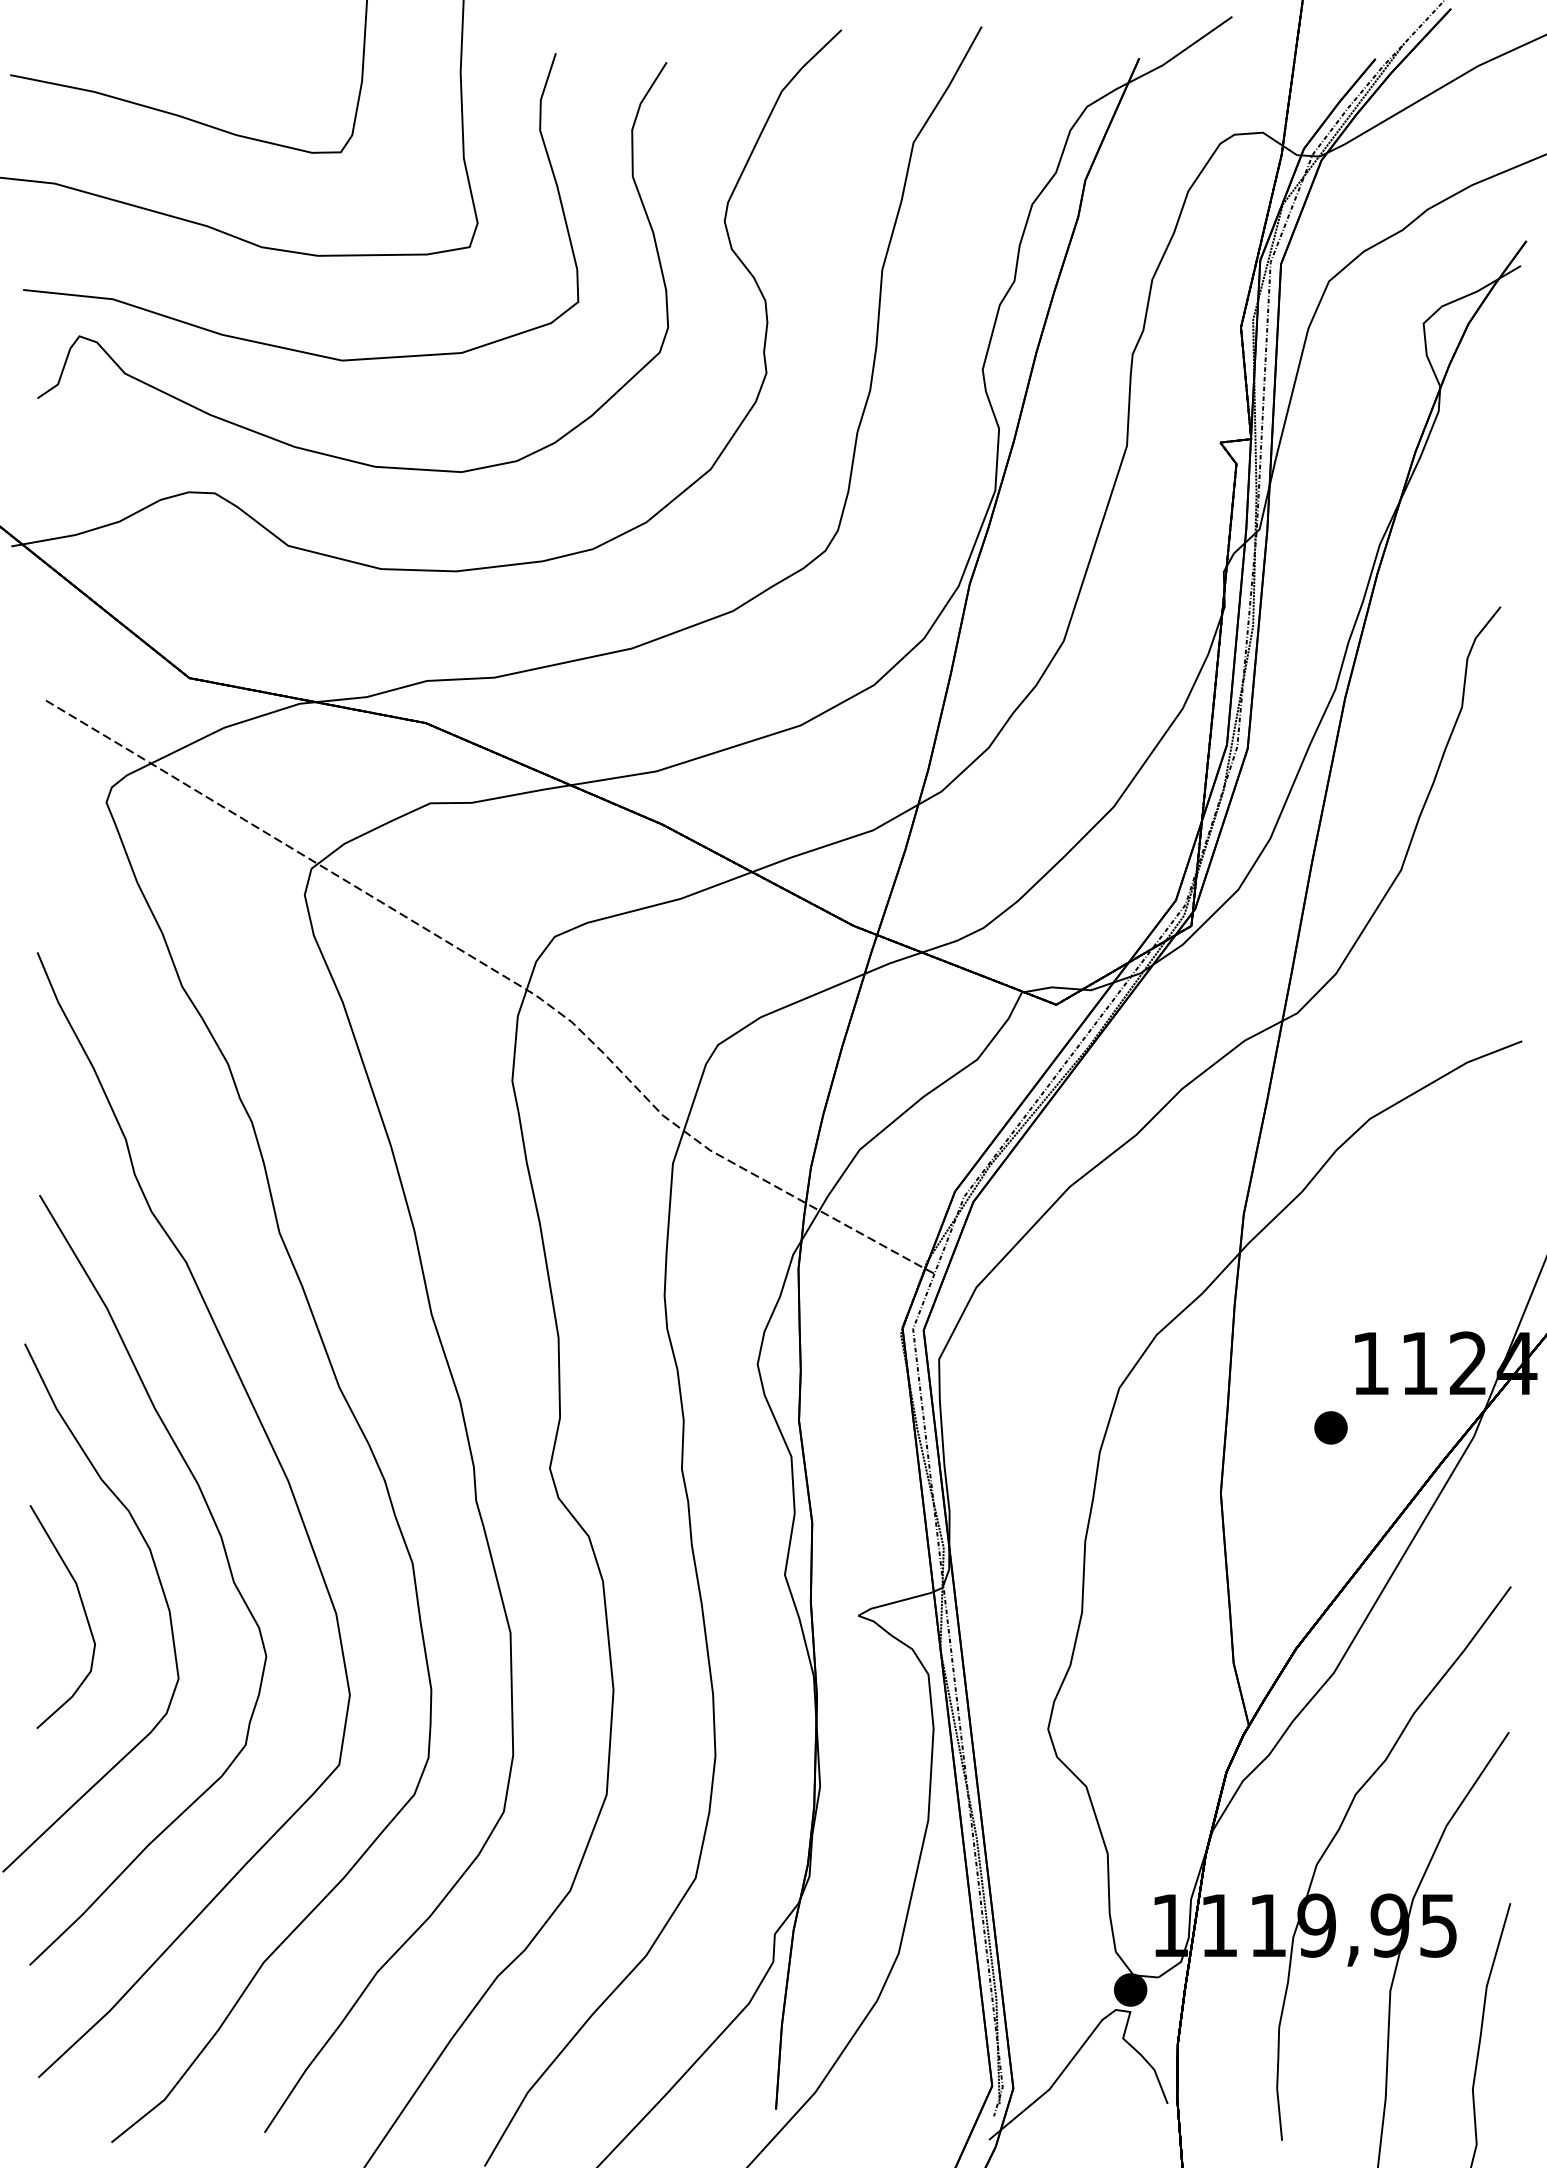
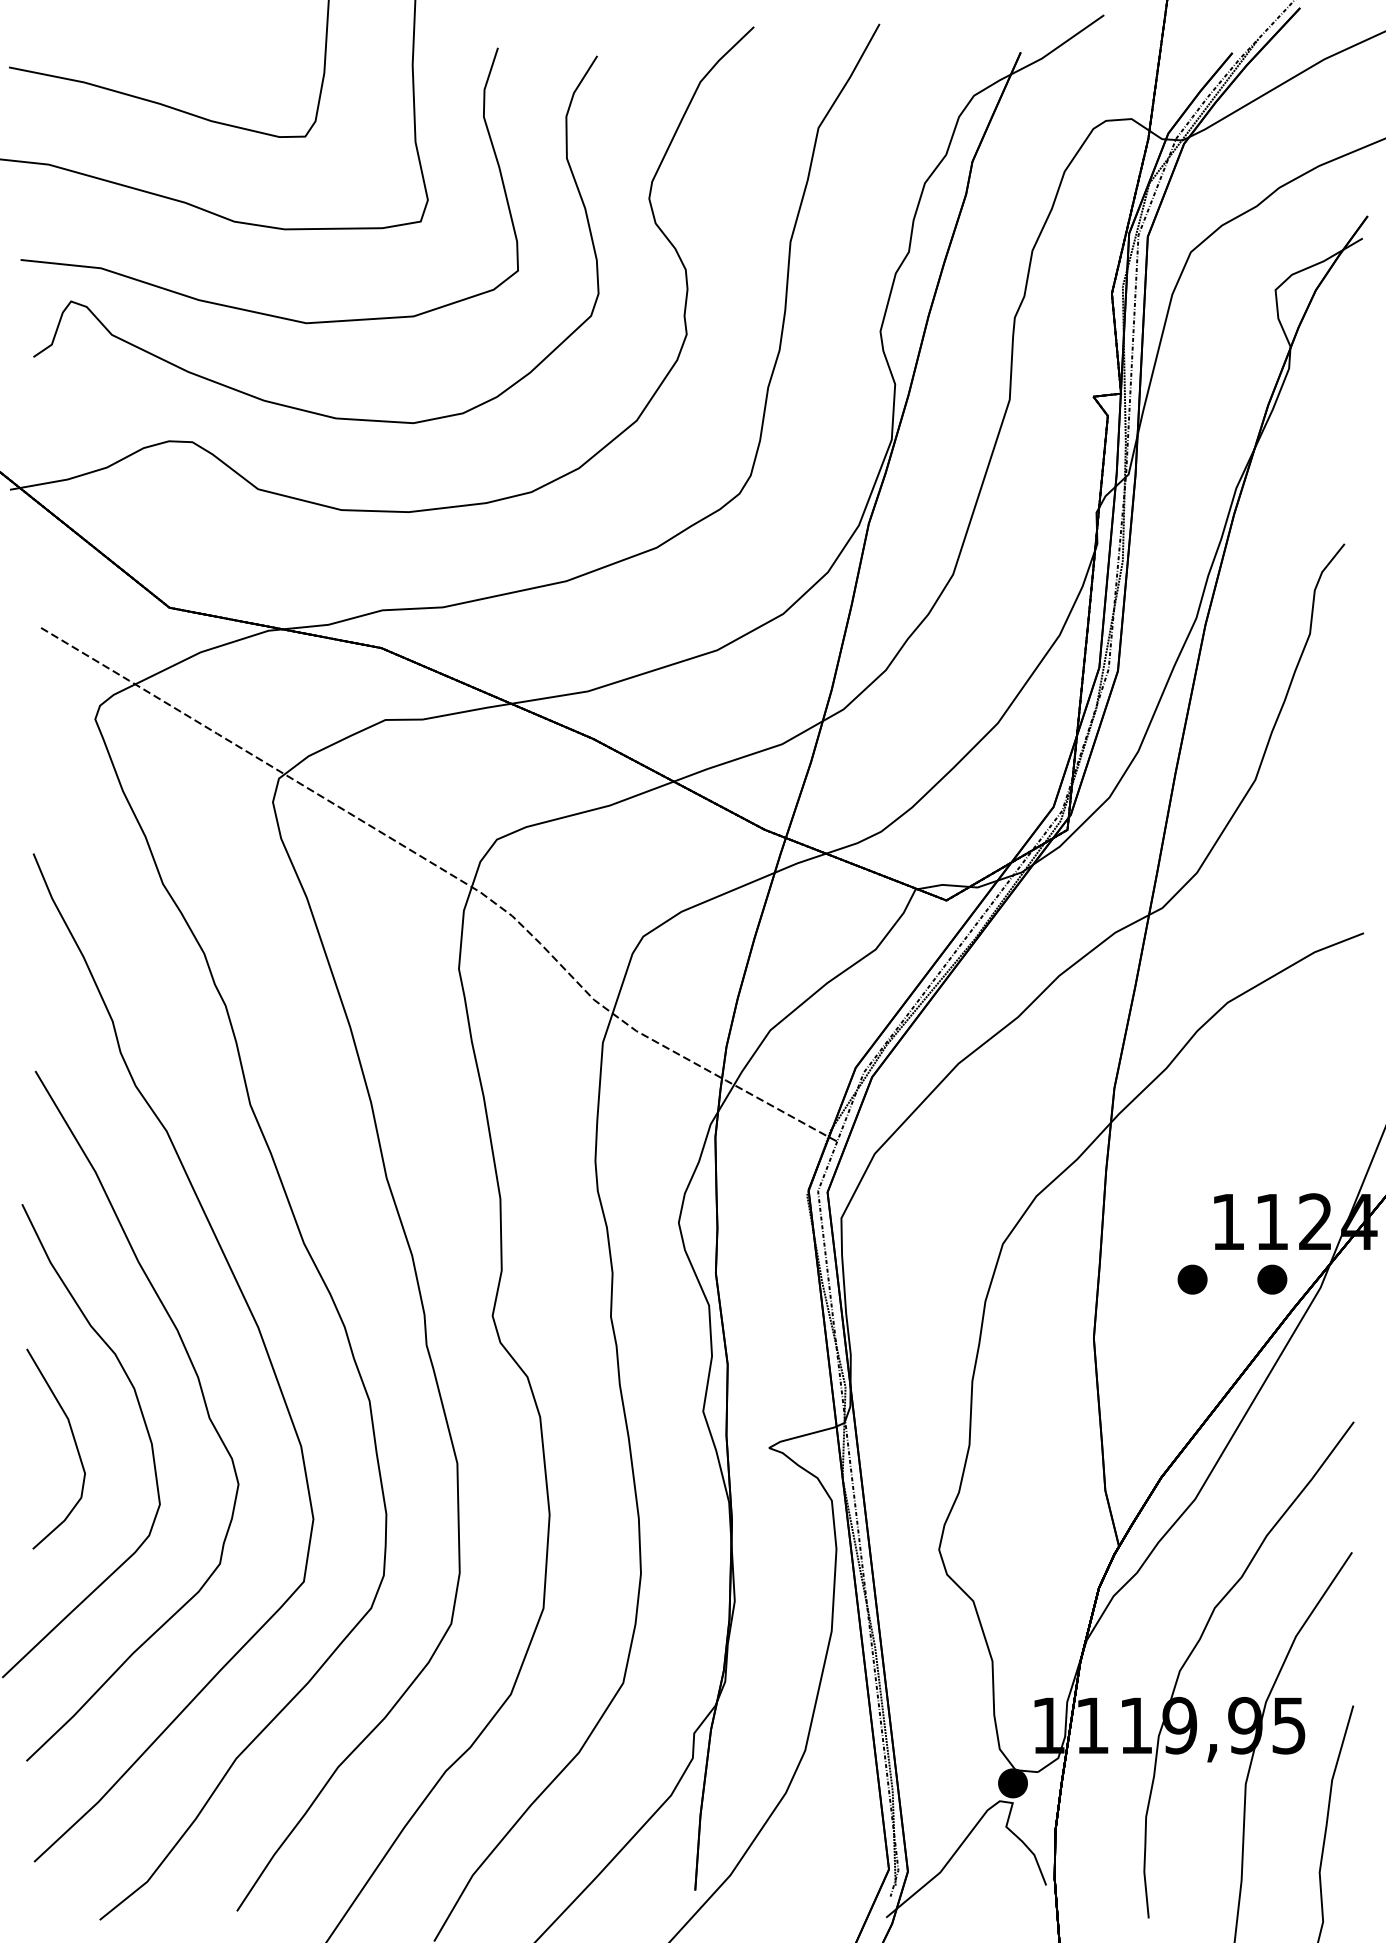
part: (1419, 1427) -> (1271, 1279), added

